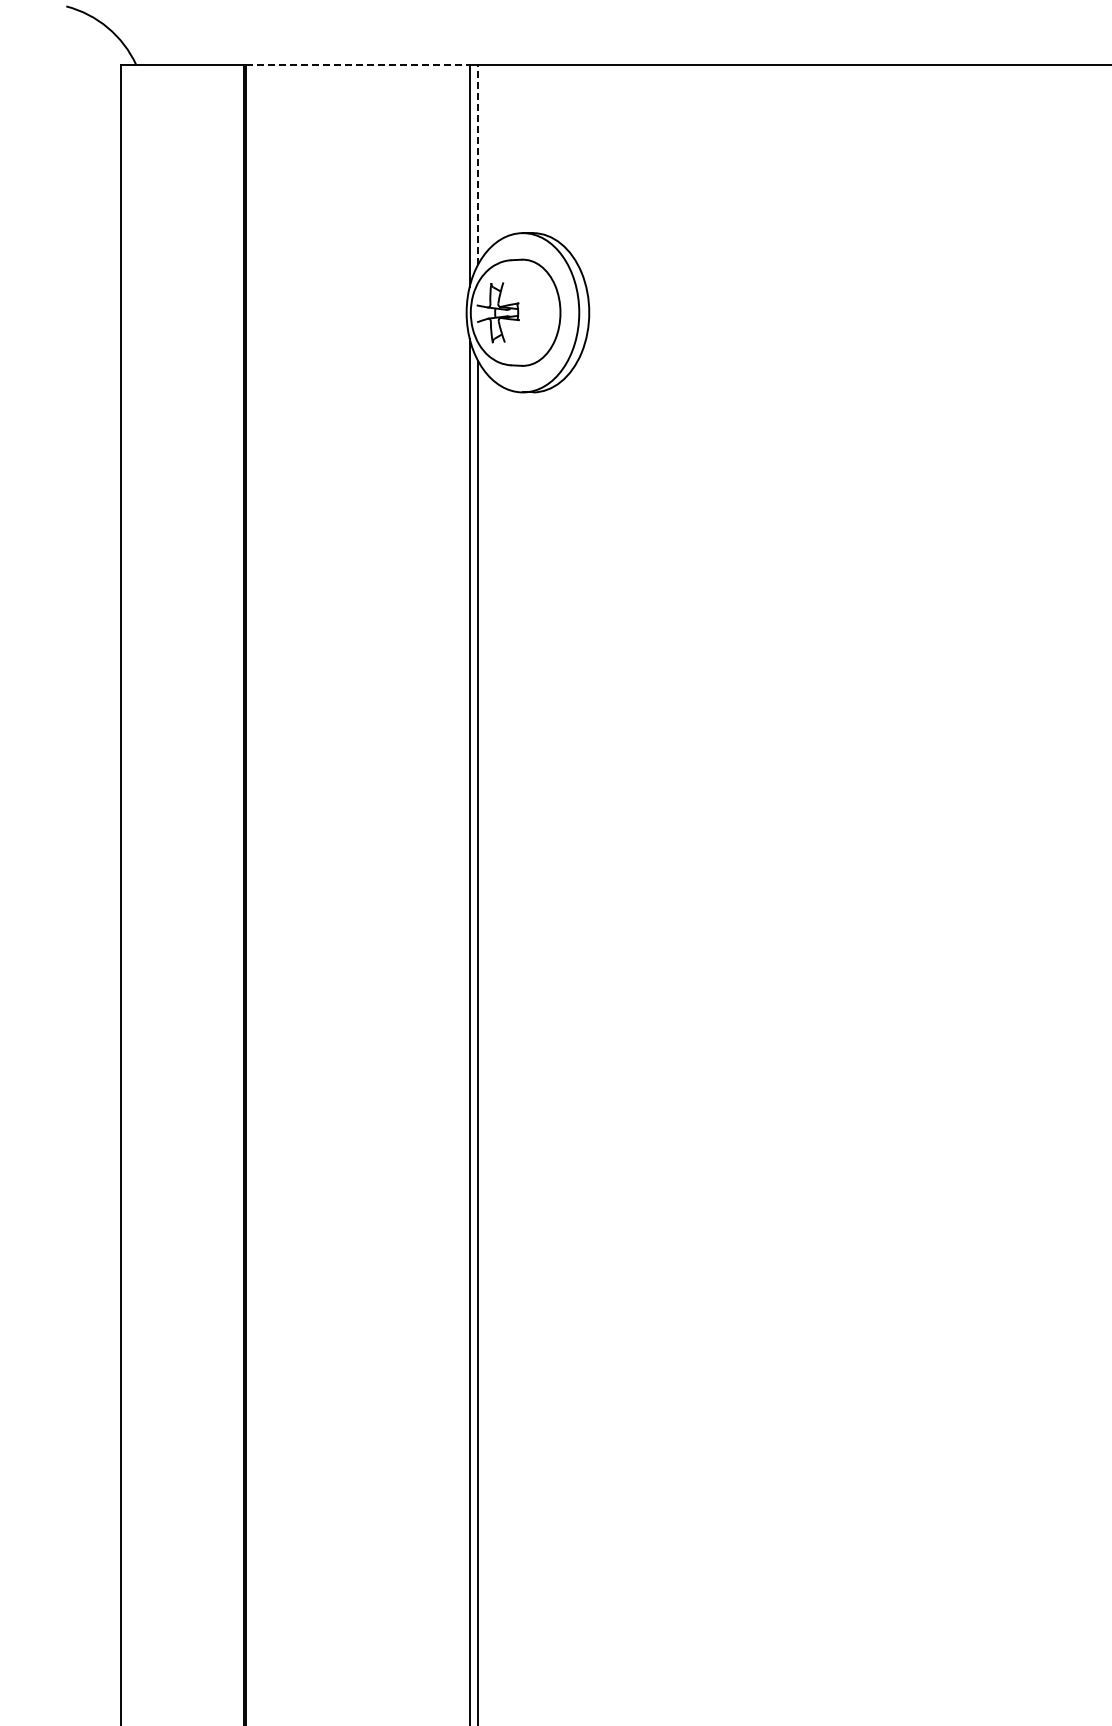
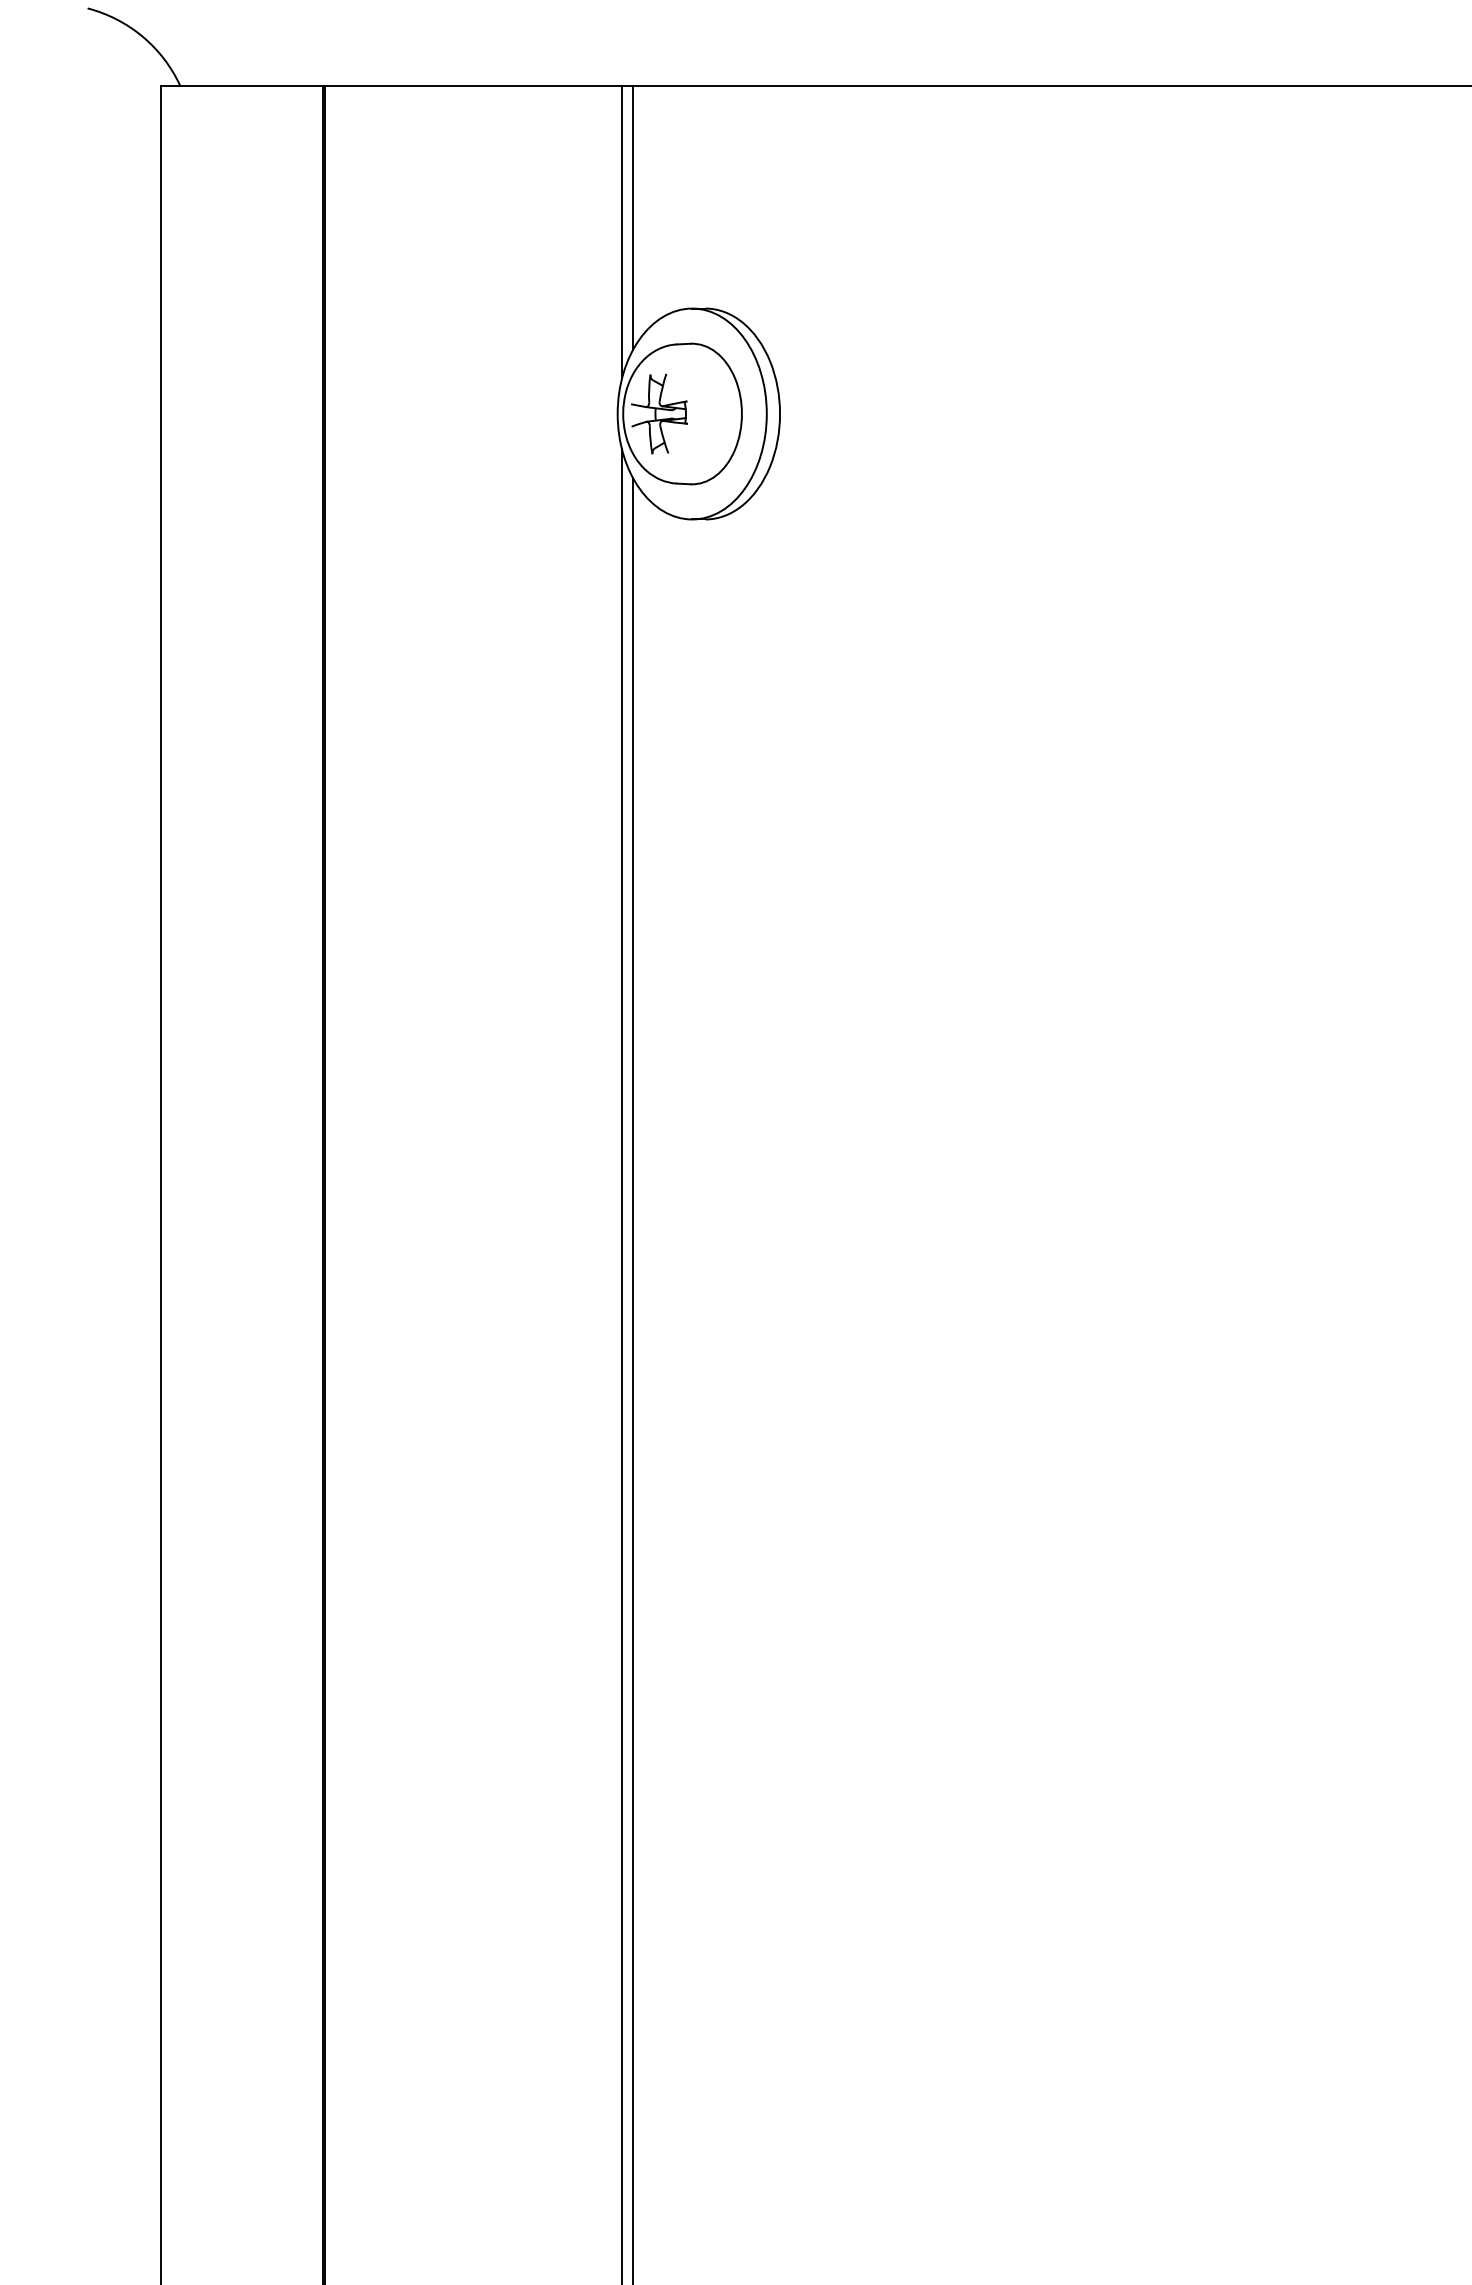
line: (357, 65) -> (473, 86), dashed -> solid
line: (478, 164) -> (633, 217), dashed -> solid

